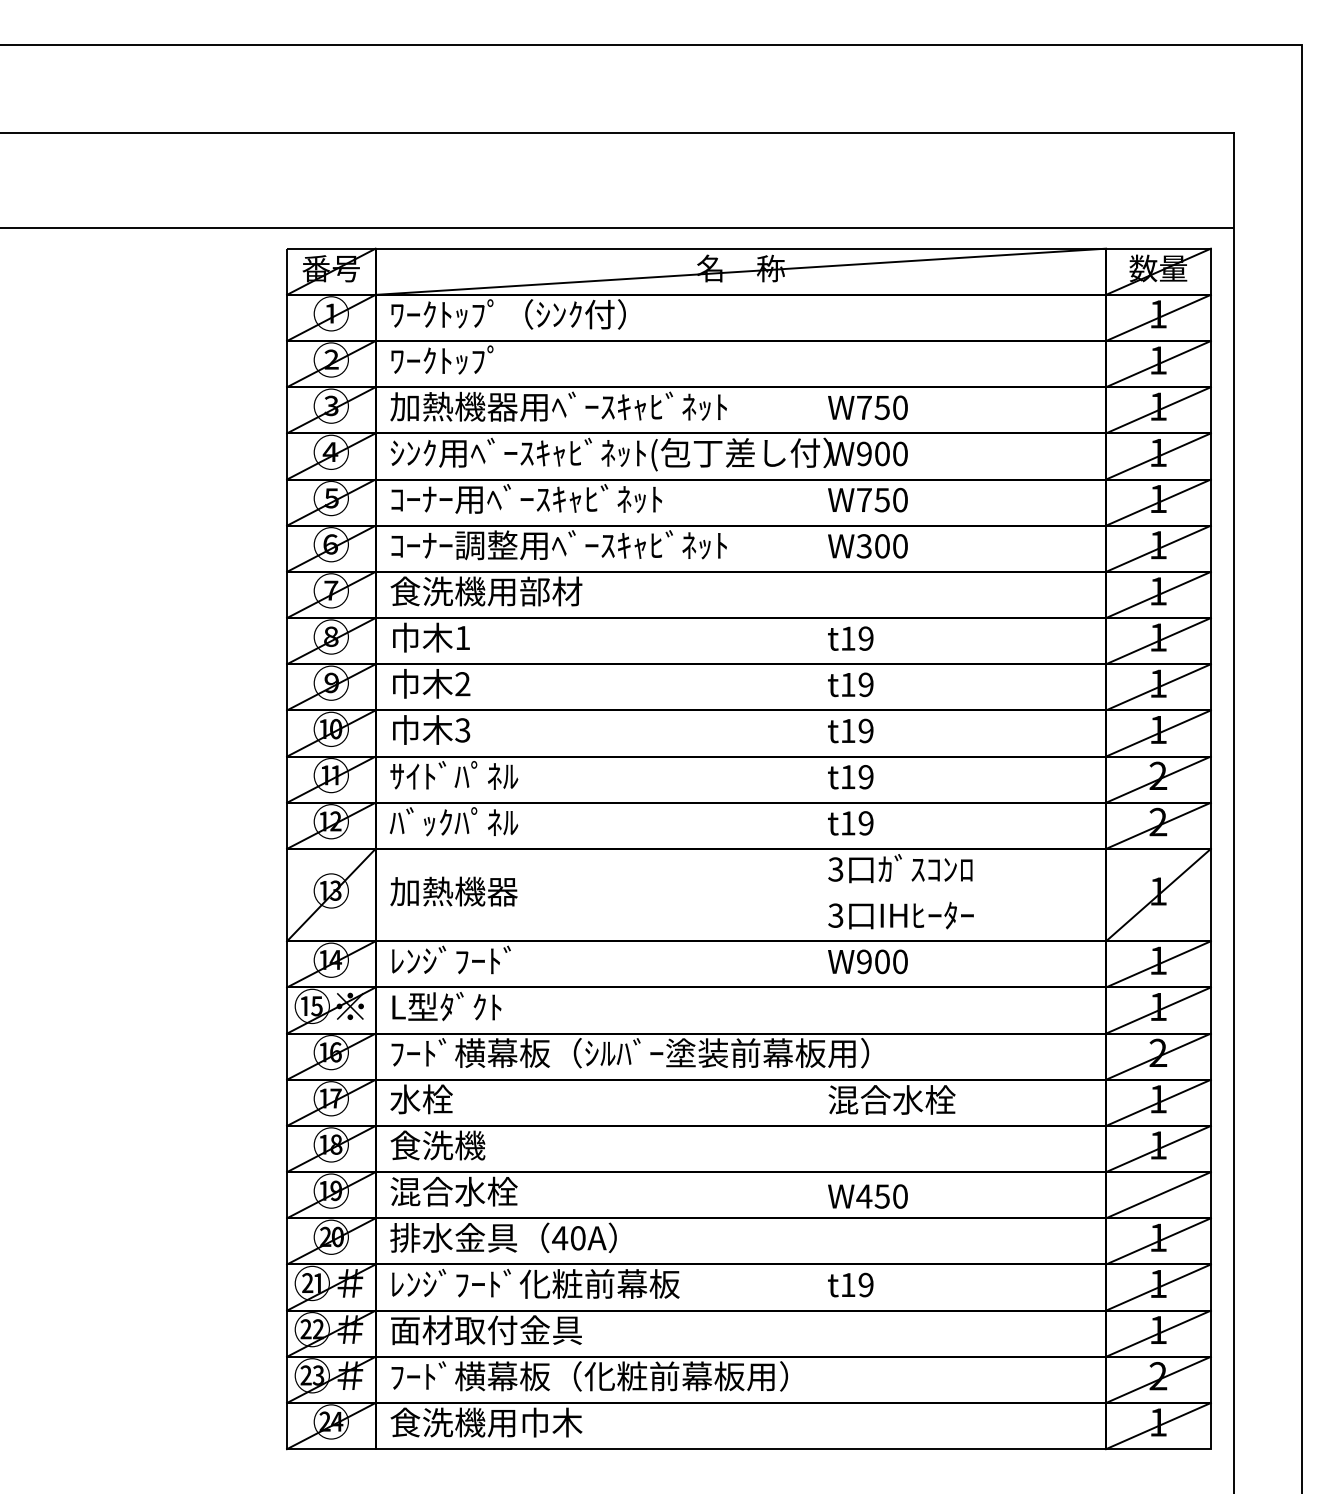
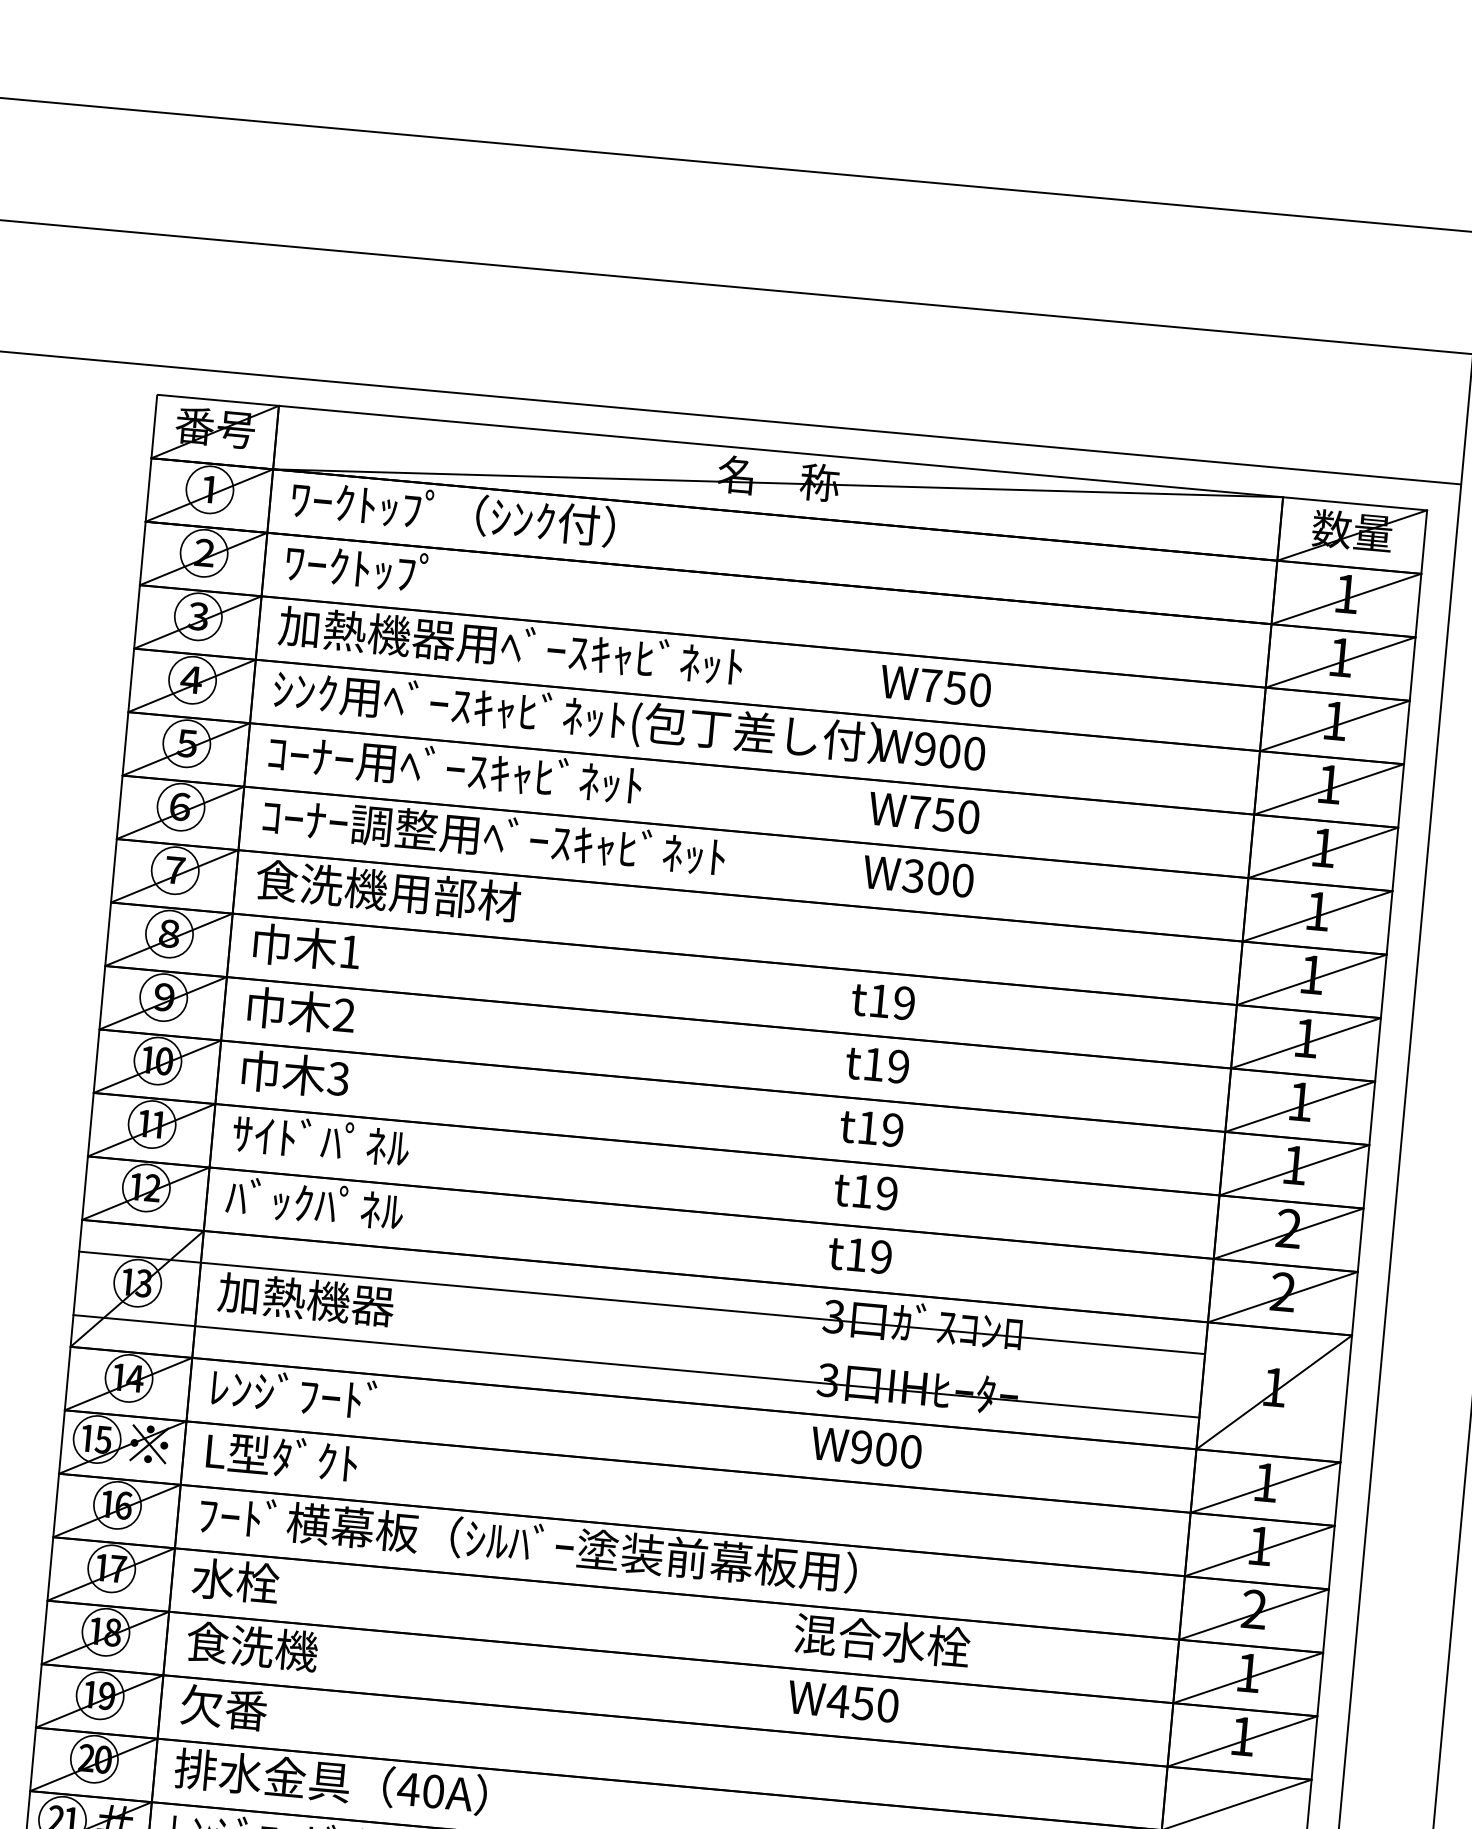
line: (696, 872) -> (641, 1303), added
line: (696, 918) -> (636, 1366), added
text: (453, 1191) -> (268, 1711), 混合水栓 -> 欠番
text: (867, 1196) -> (842, 1701), moved

